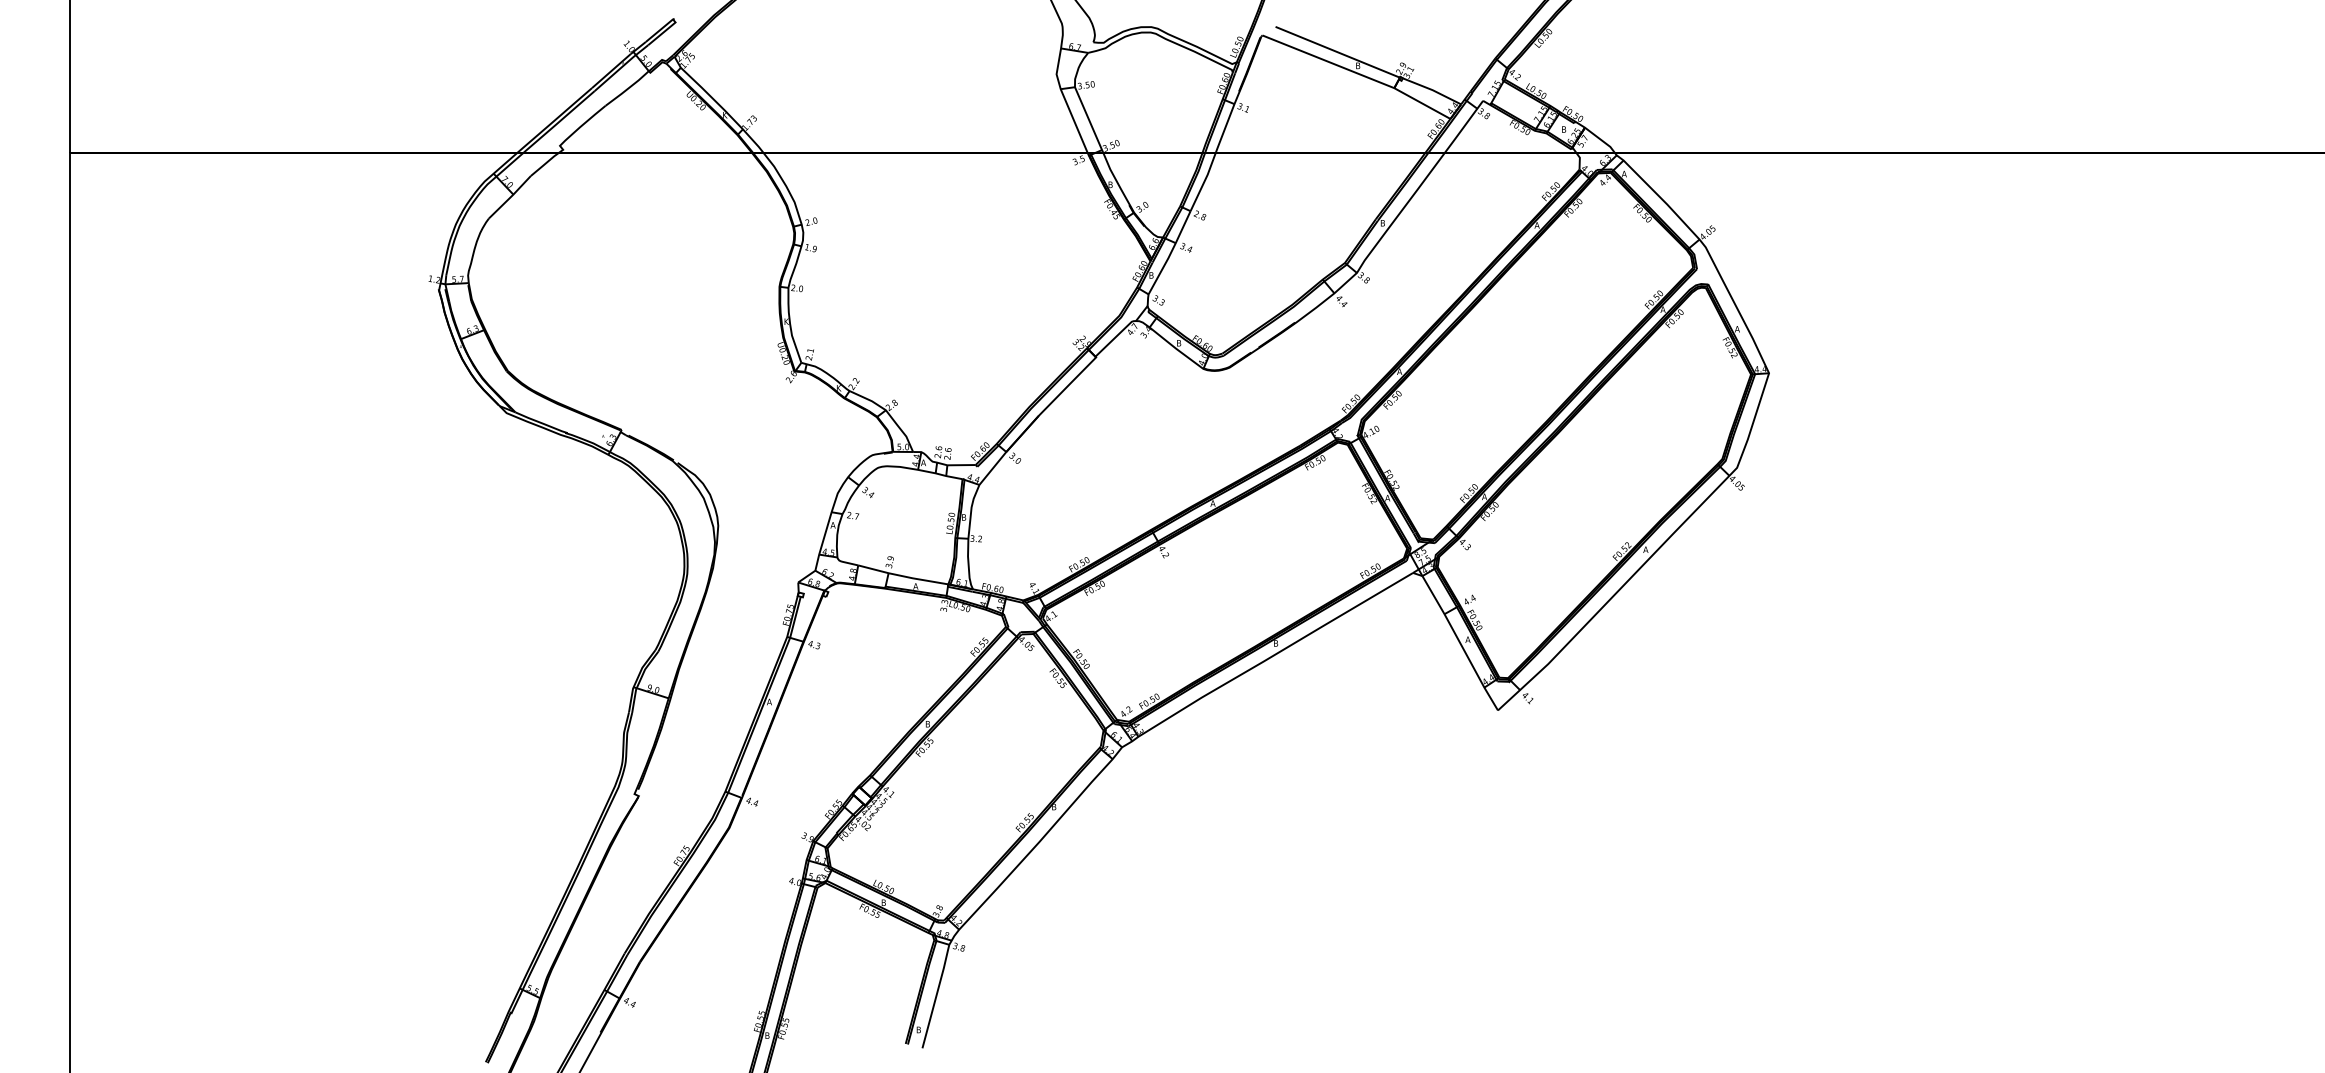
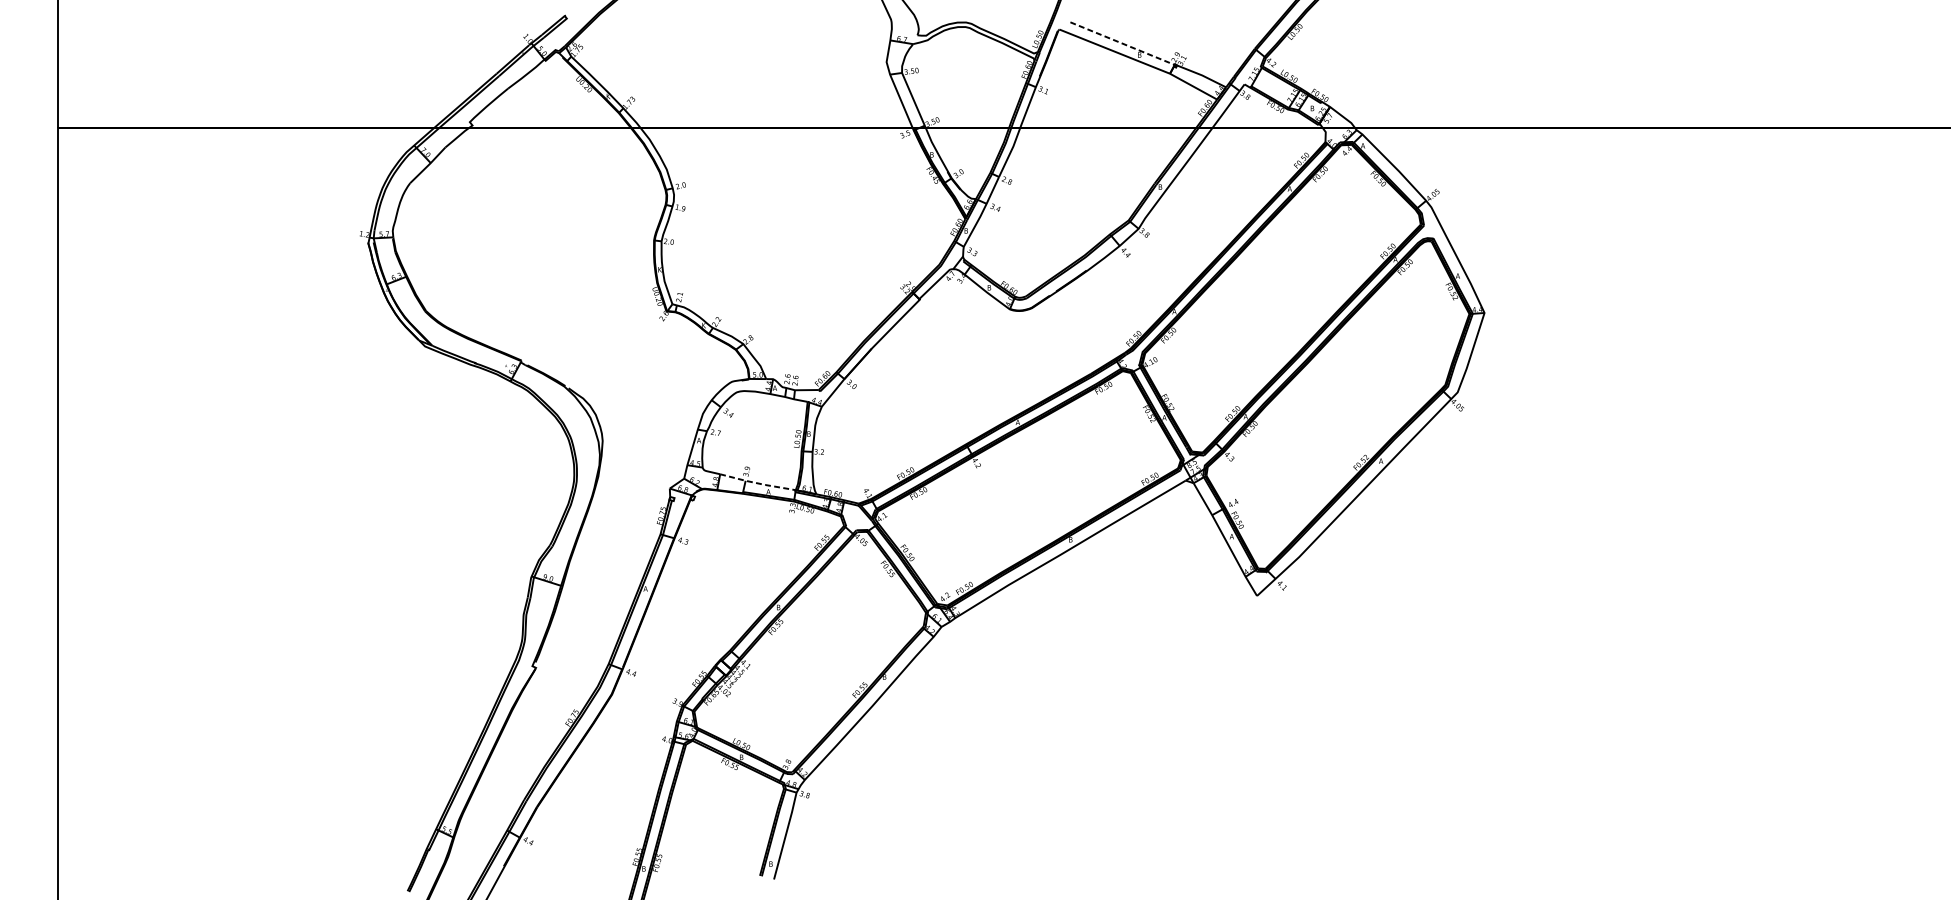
line: (1338, 52) -> (1123, 43), solid -> dashed
line: (903, 576) -> (758, 483), solid -> dashed

